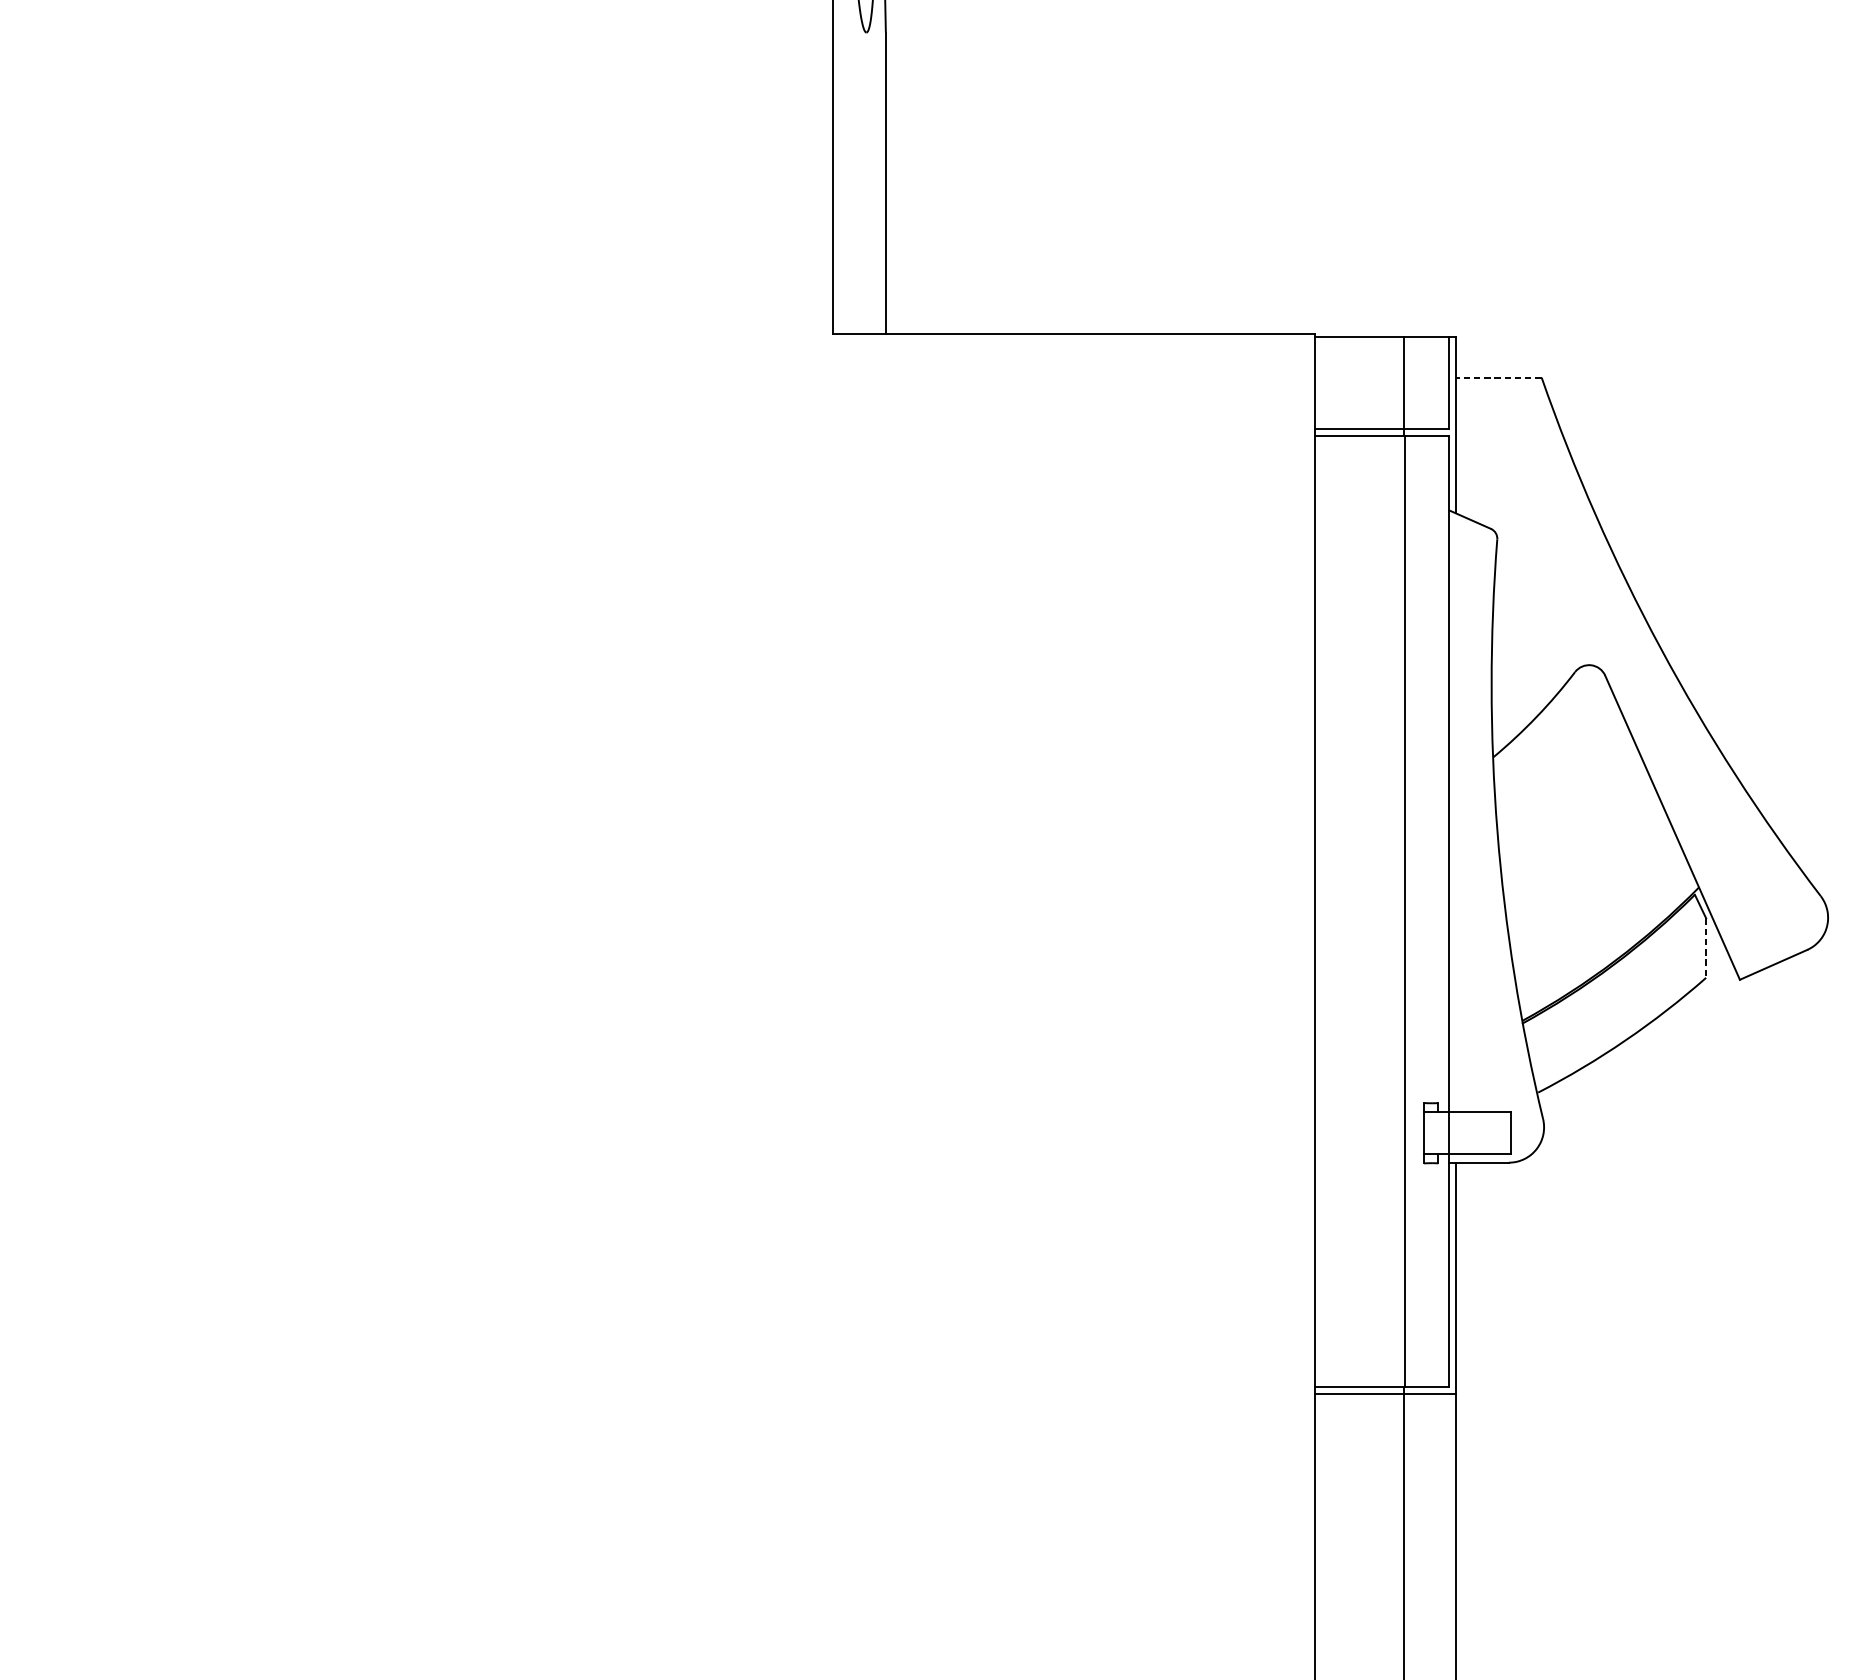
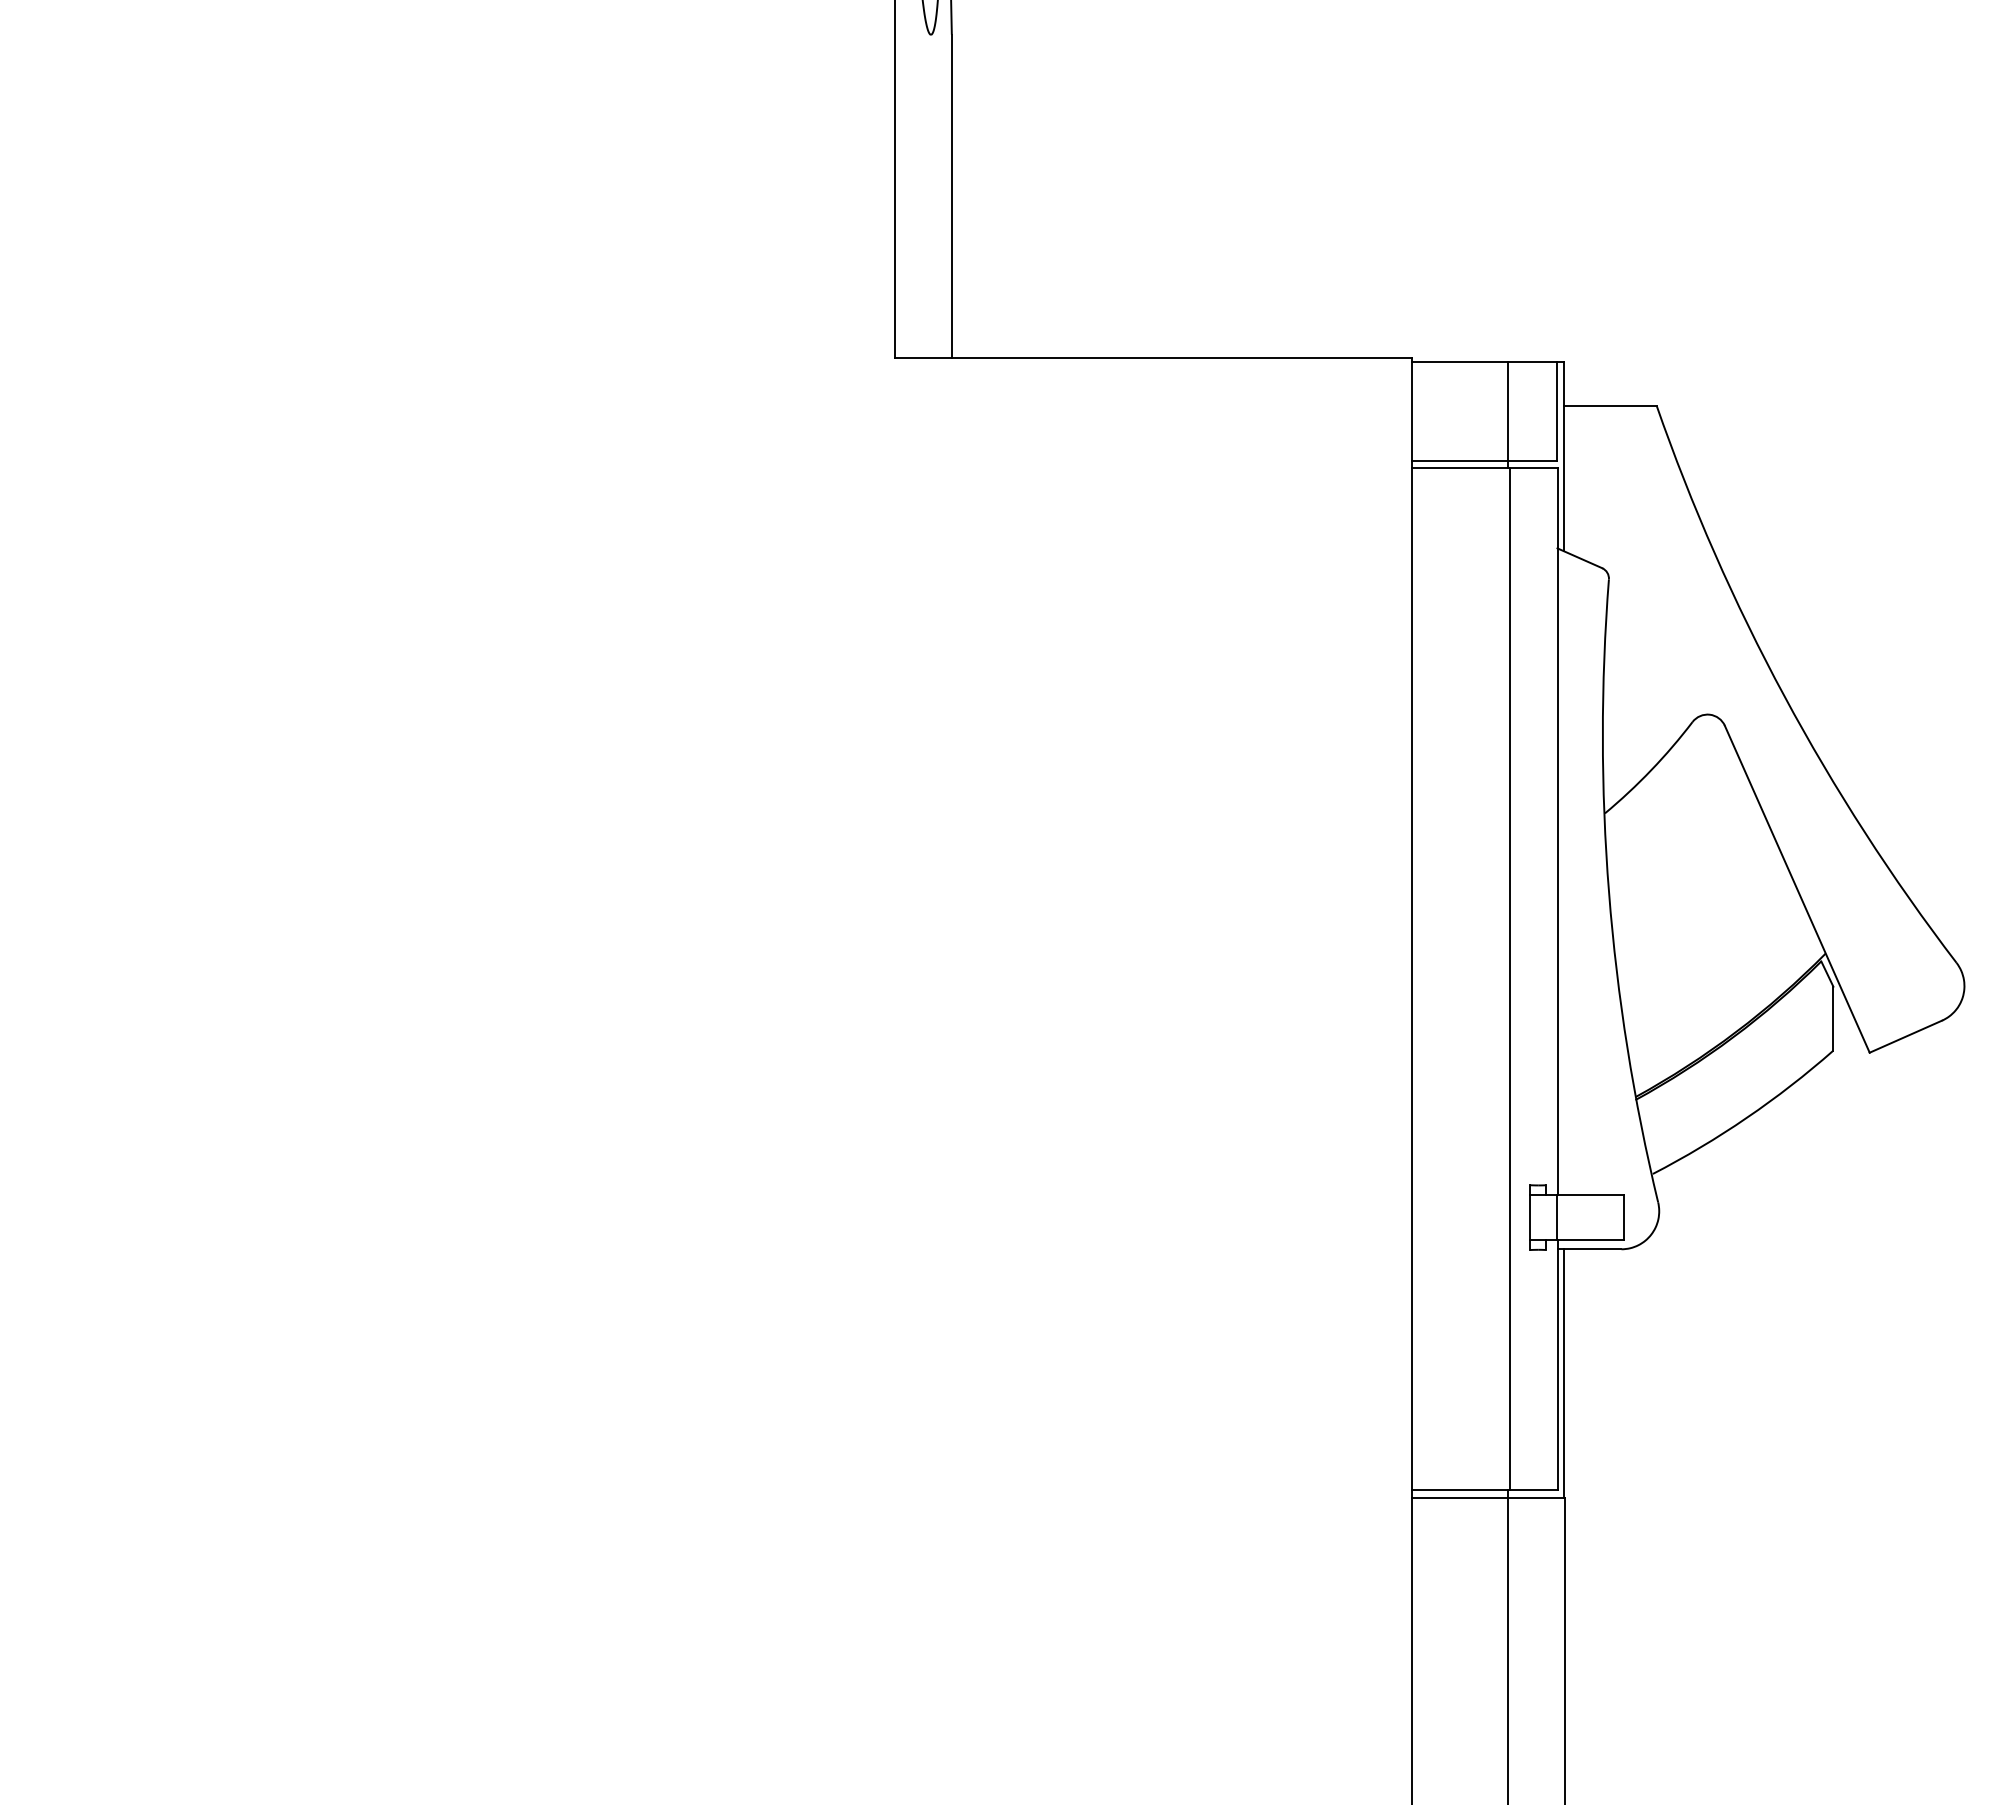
line: (1497, 377) -> (1609, 405), dashed -> solid
line: (1706, 947) -> (1833, 1018), dashed -> solid

